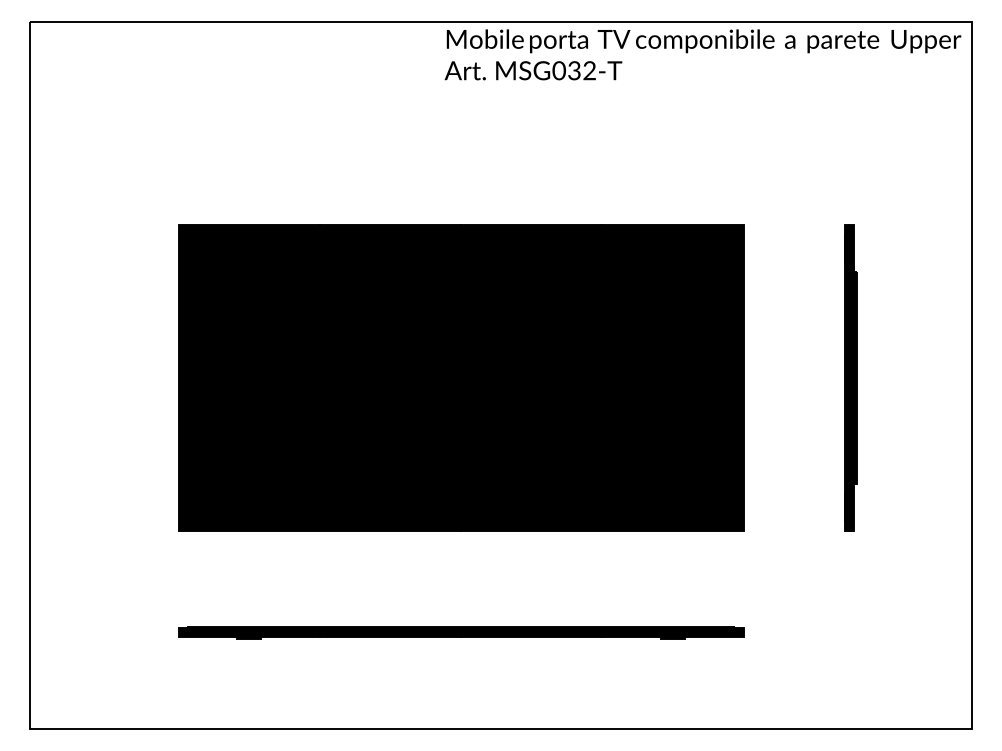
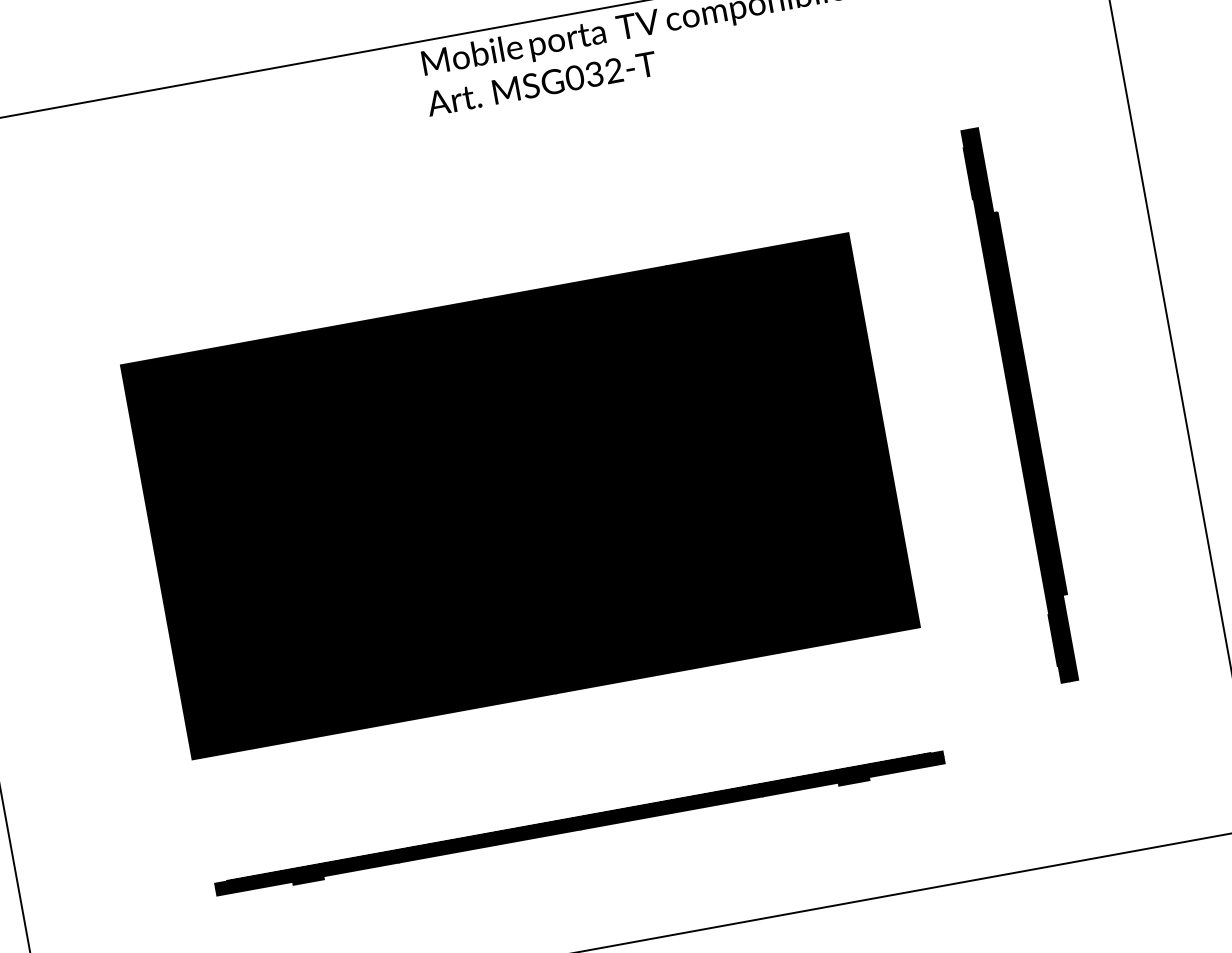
part: (850, 377) -> (1021, 404), size x1.4

